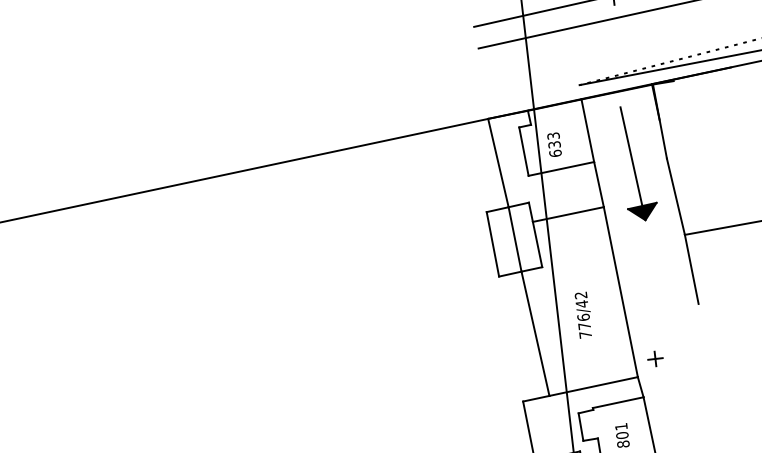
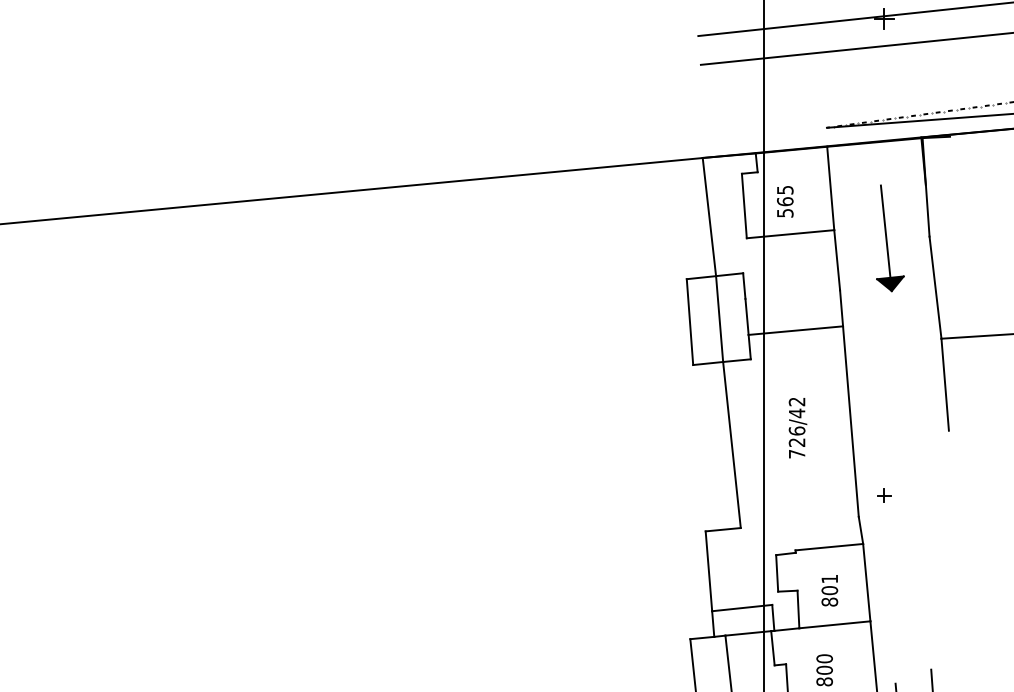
text: (554, 144) -> (785, 201), 633 -> 565
part: (637, 163) -> (890, 238), size x0.7
line: (568, 214) -> (795, 330), moved
text: (584, 326) -> (796, 442), 776/42 -> 726/42
part: (655, 358) -> (884, 495), size x0.7
line: (593, 386) -> (799, 522), removed

